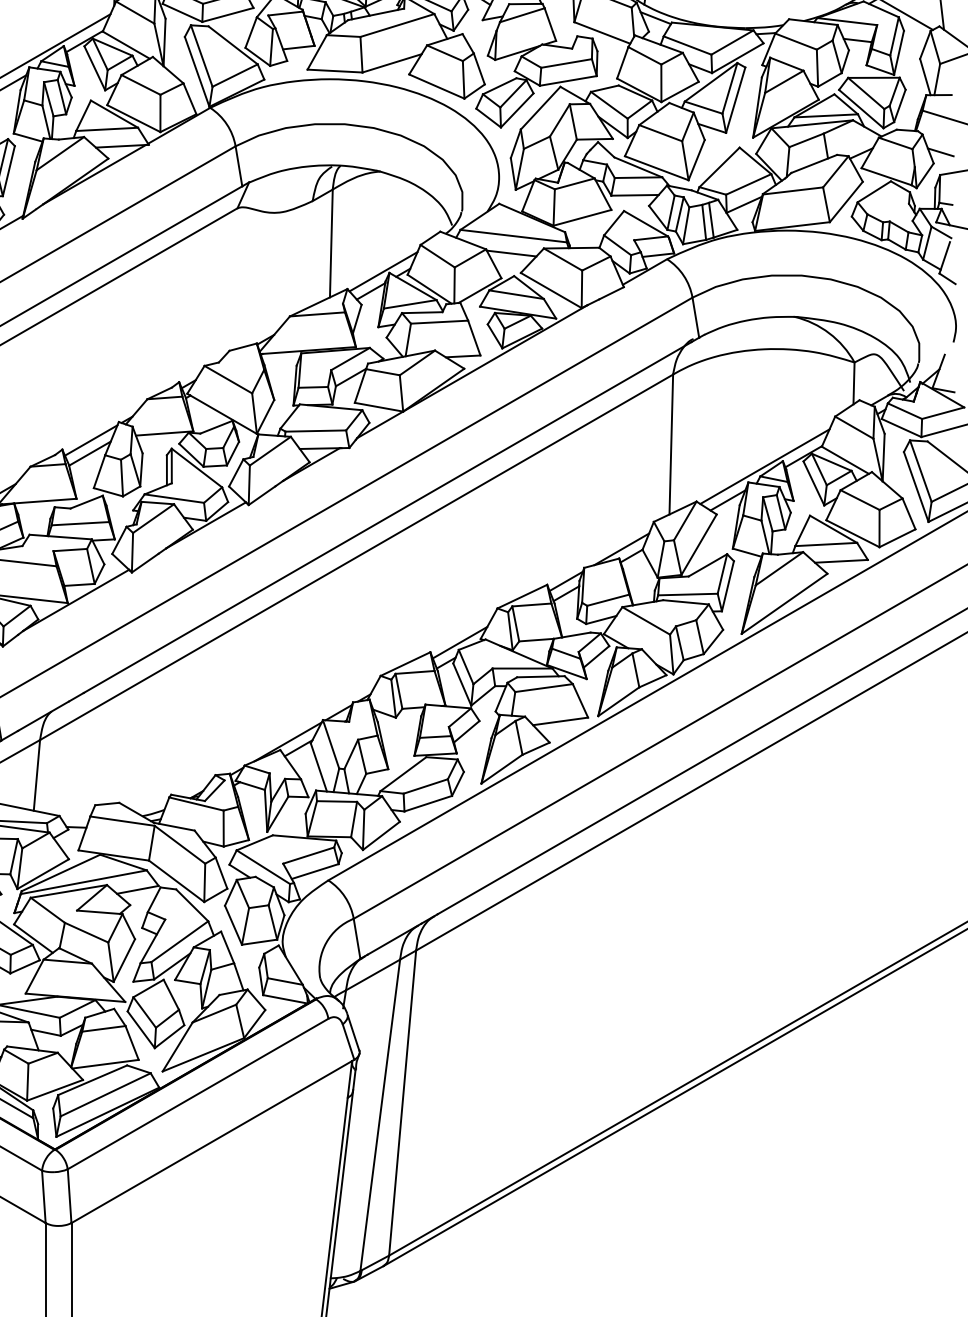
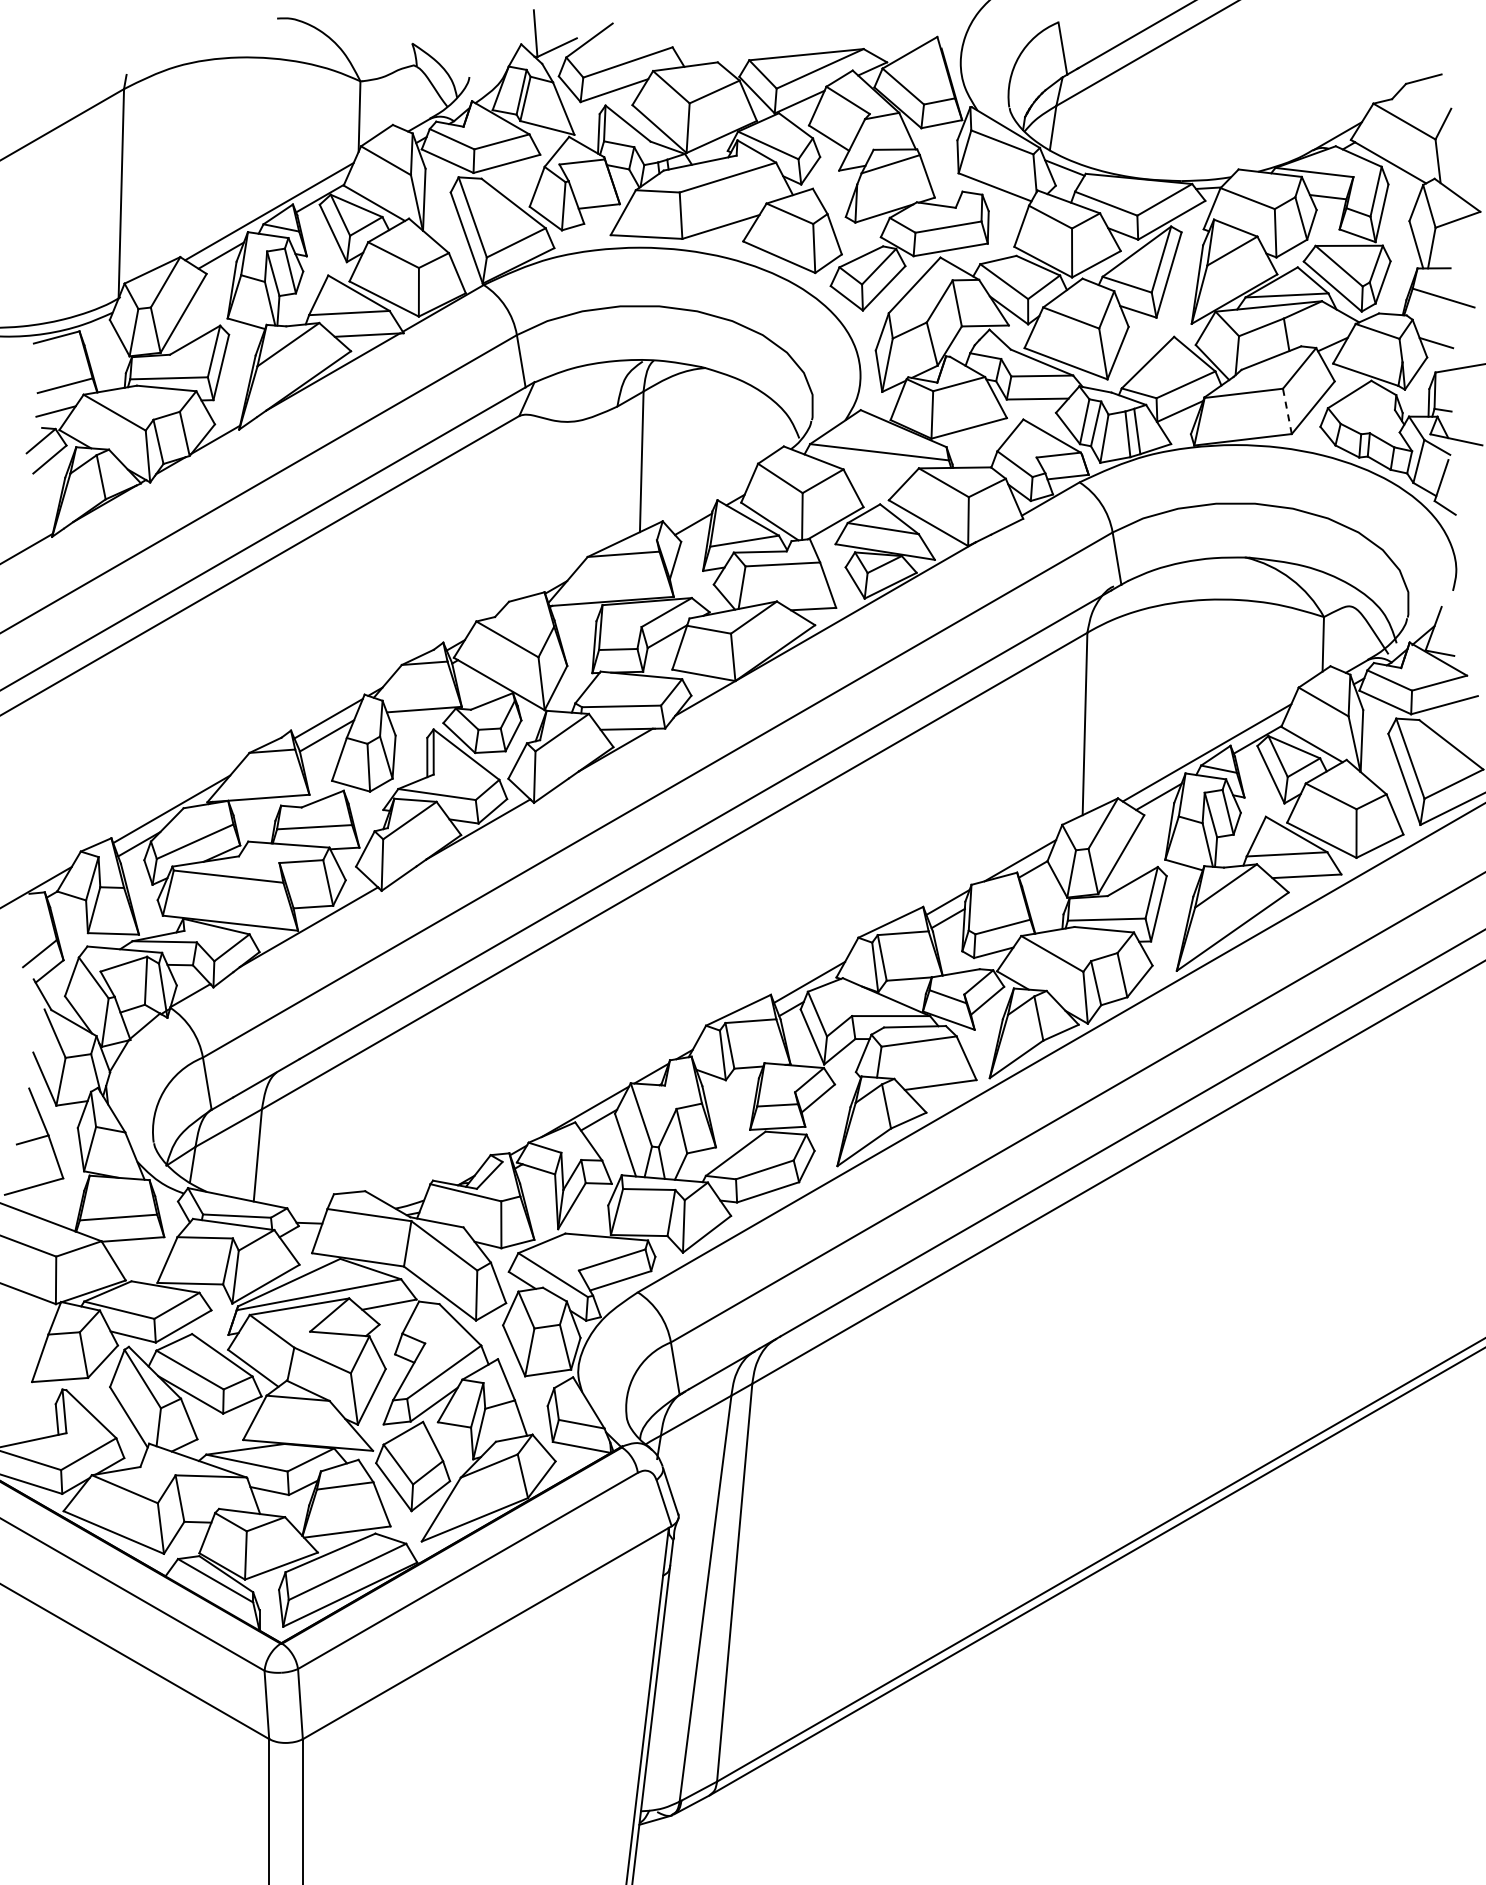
line: (826, 204) -> (1287, 410), solid -> dashed
line: (511, 253) -> (876, 474), removed
line: (383, 271) -> (709, 498), removed

